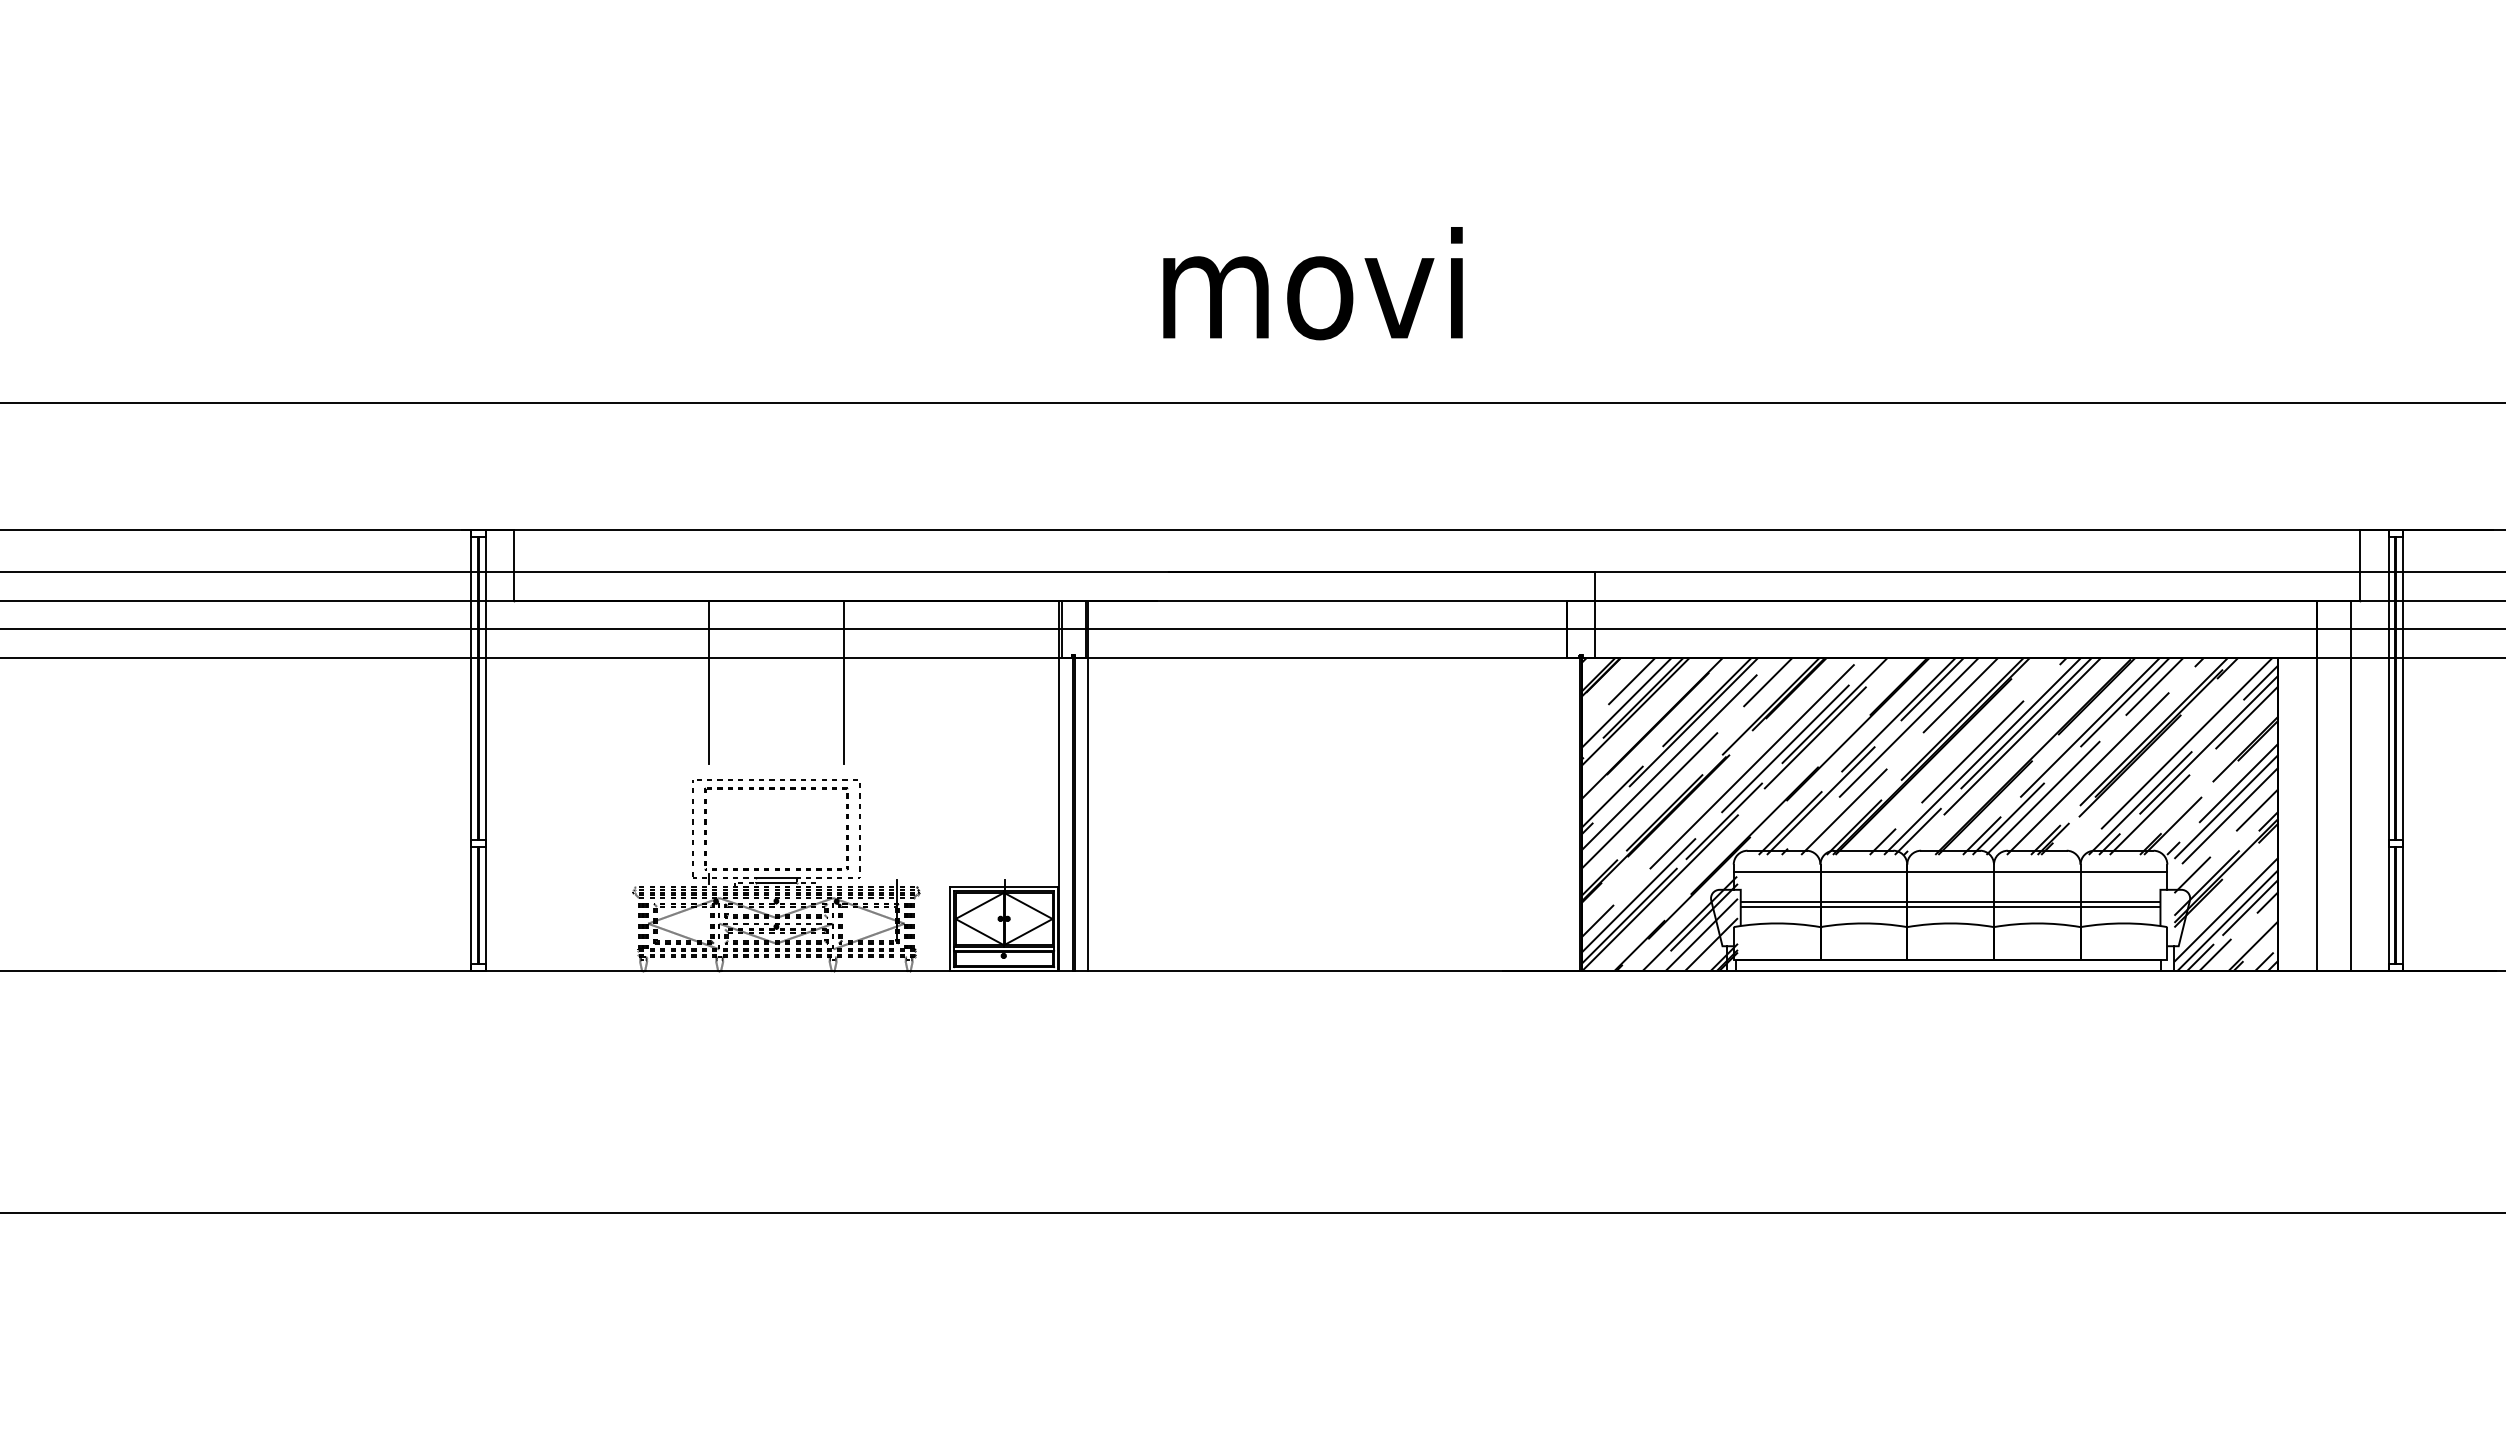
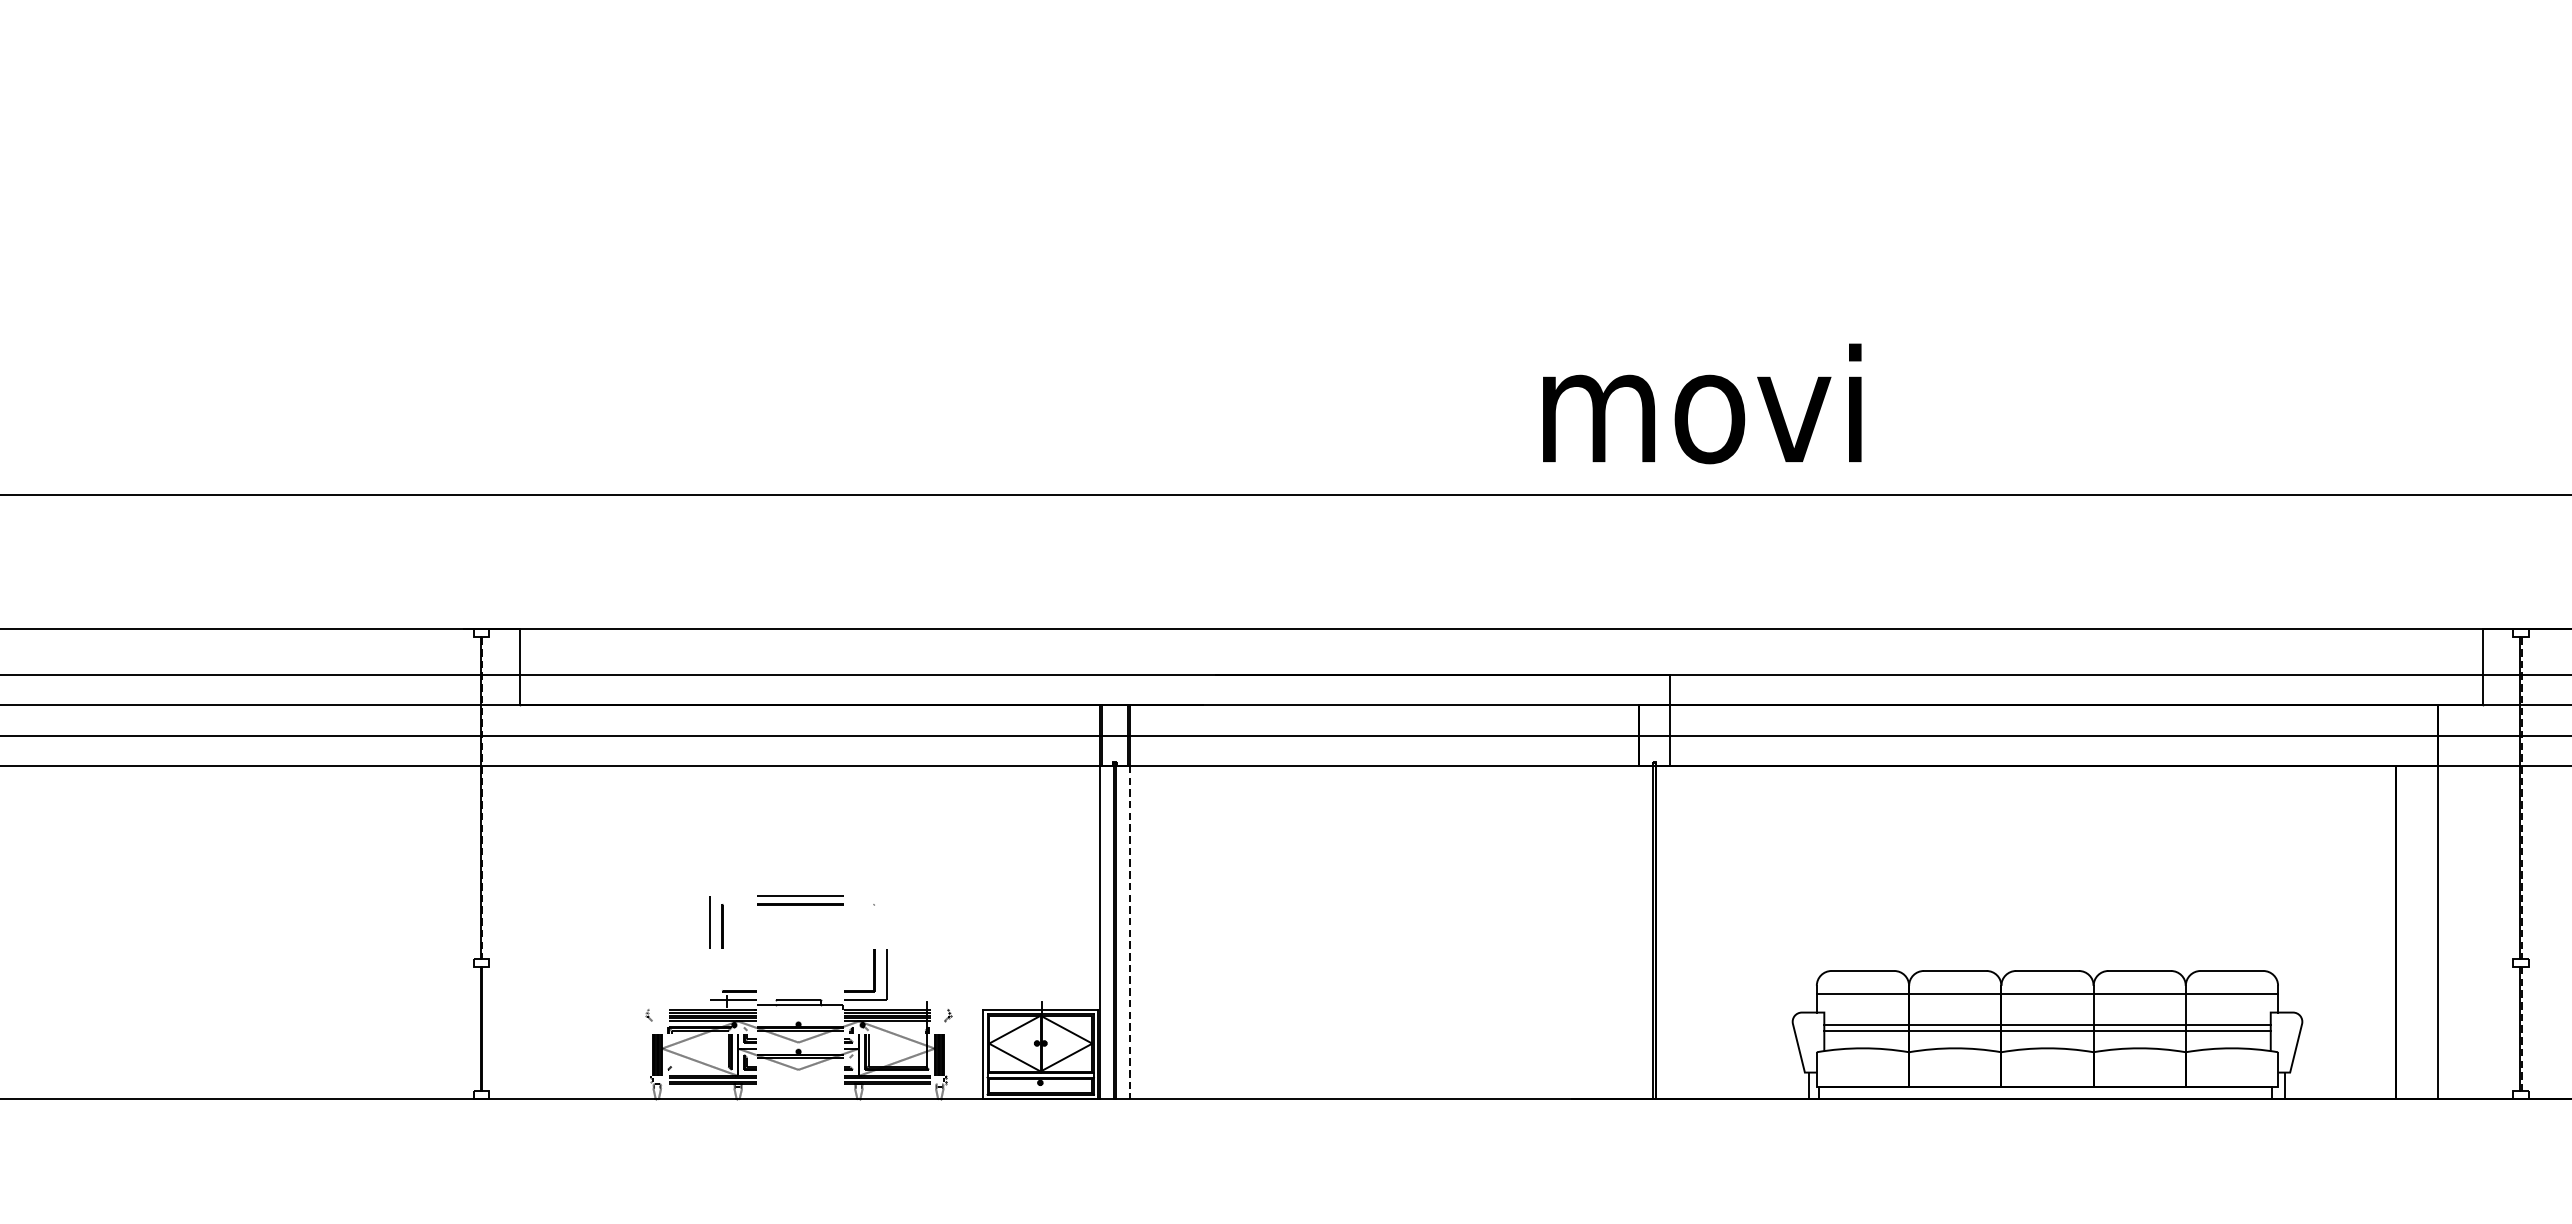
text: (1312, 283) -> (1701, 403), moved
line: (708, 682) -> (726, 792), removed
line: (844, 682) -> (870, 792), removed
line: (479, 688) -> (482, 798), solid -> dashed
line: (2396, 688) -> (2521, 798), solid -> dashed
line: (471, 750) -> (474, 864), removed
line: (485, 750) -> (489, 864), removed
line: (2388, 750) -> (2513, 864), removed
line: (2402, 750) -> (2528, 864), removed
line: (2351, 785) -> (2473, 901), removed
line: (1087, 814) -> (1129, 932), solid -> dashed
hatch: (1930, 814) -> (2026, 932), removed
line: (2396, 905) -> (2521, 1029), solid -> dashed

